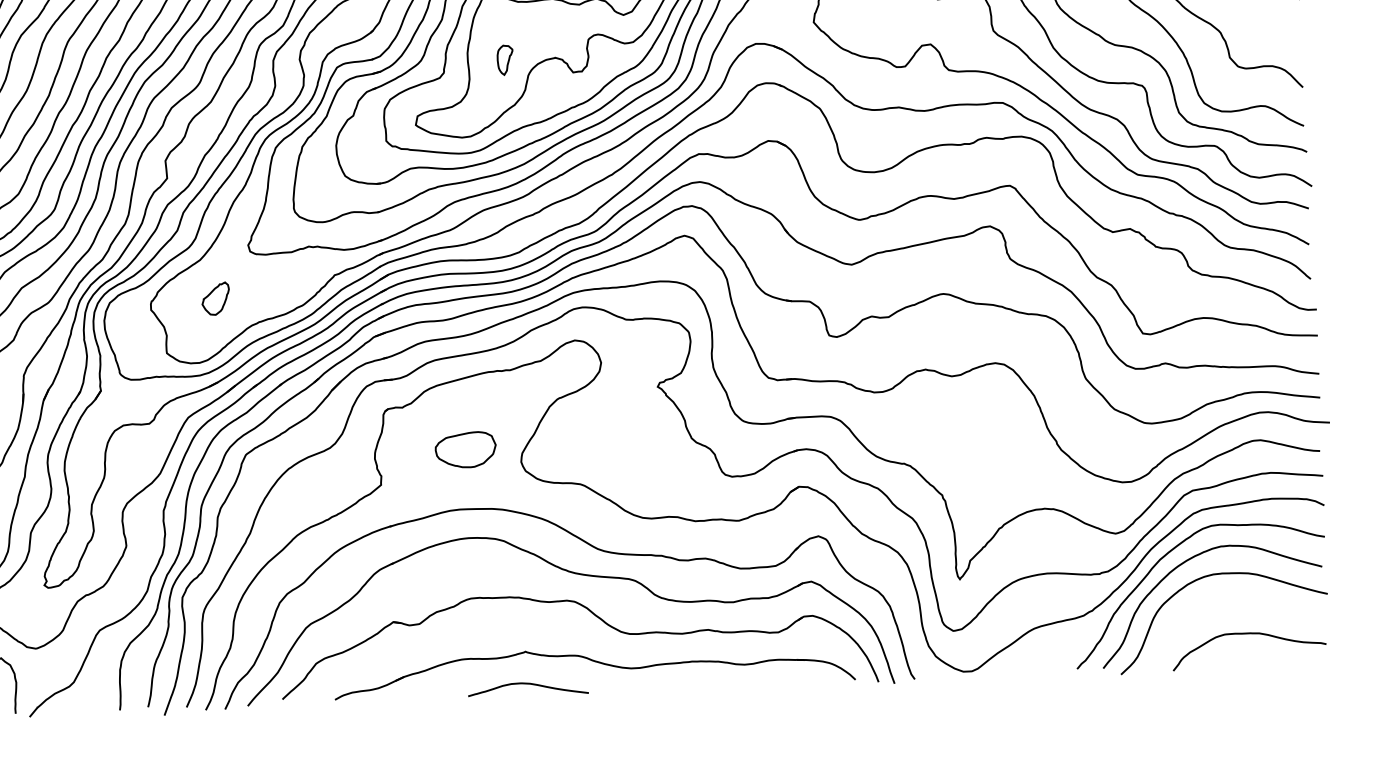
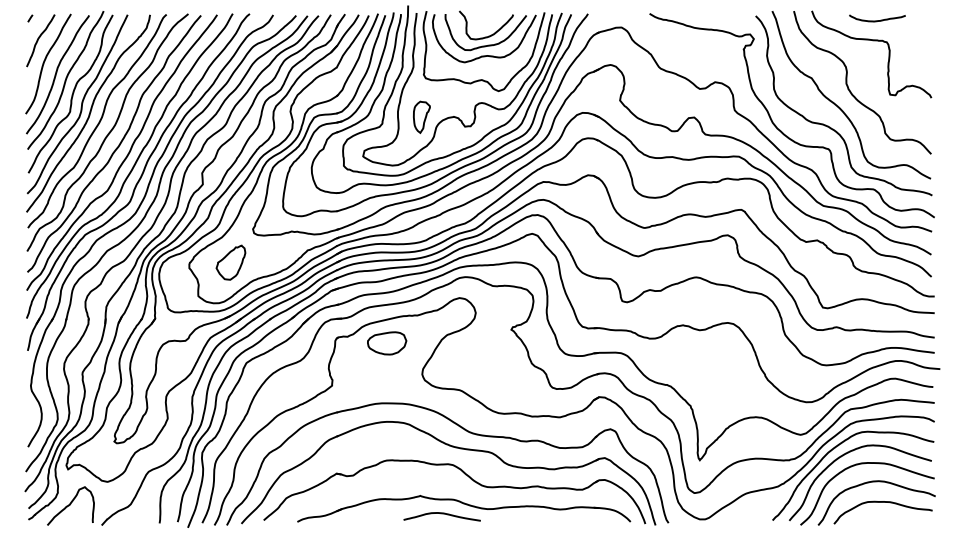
part: (504, 59) -> (421, 116), size x1.67
part: (215, 298) -> (230, 262), size x1.67
part: (466, 450) -> (387, 343), moved
curve: (1237, 603) -> (876, 482), added
curve: (527, 685) -> (441, 514), moved

